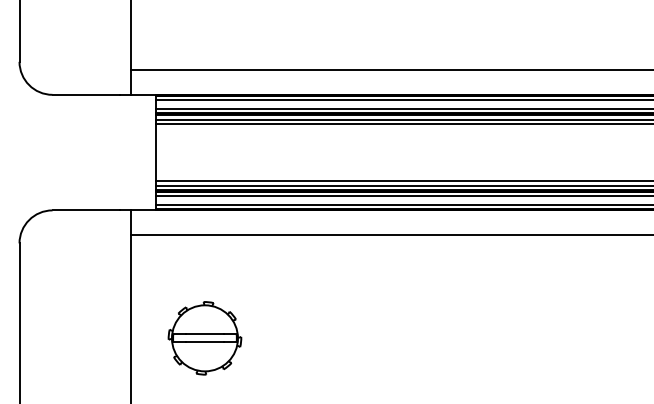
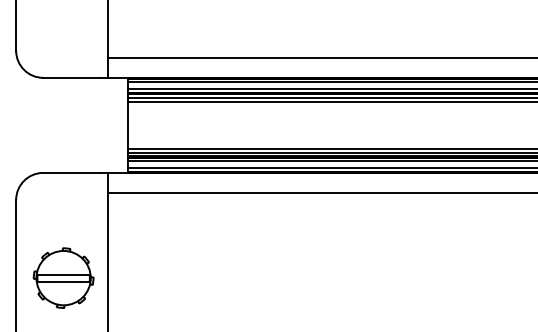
part: (204, 337) -> (63, 277), moved

